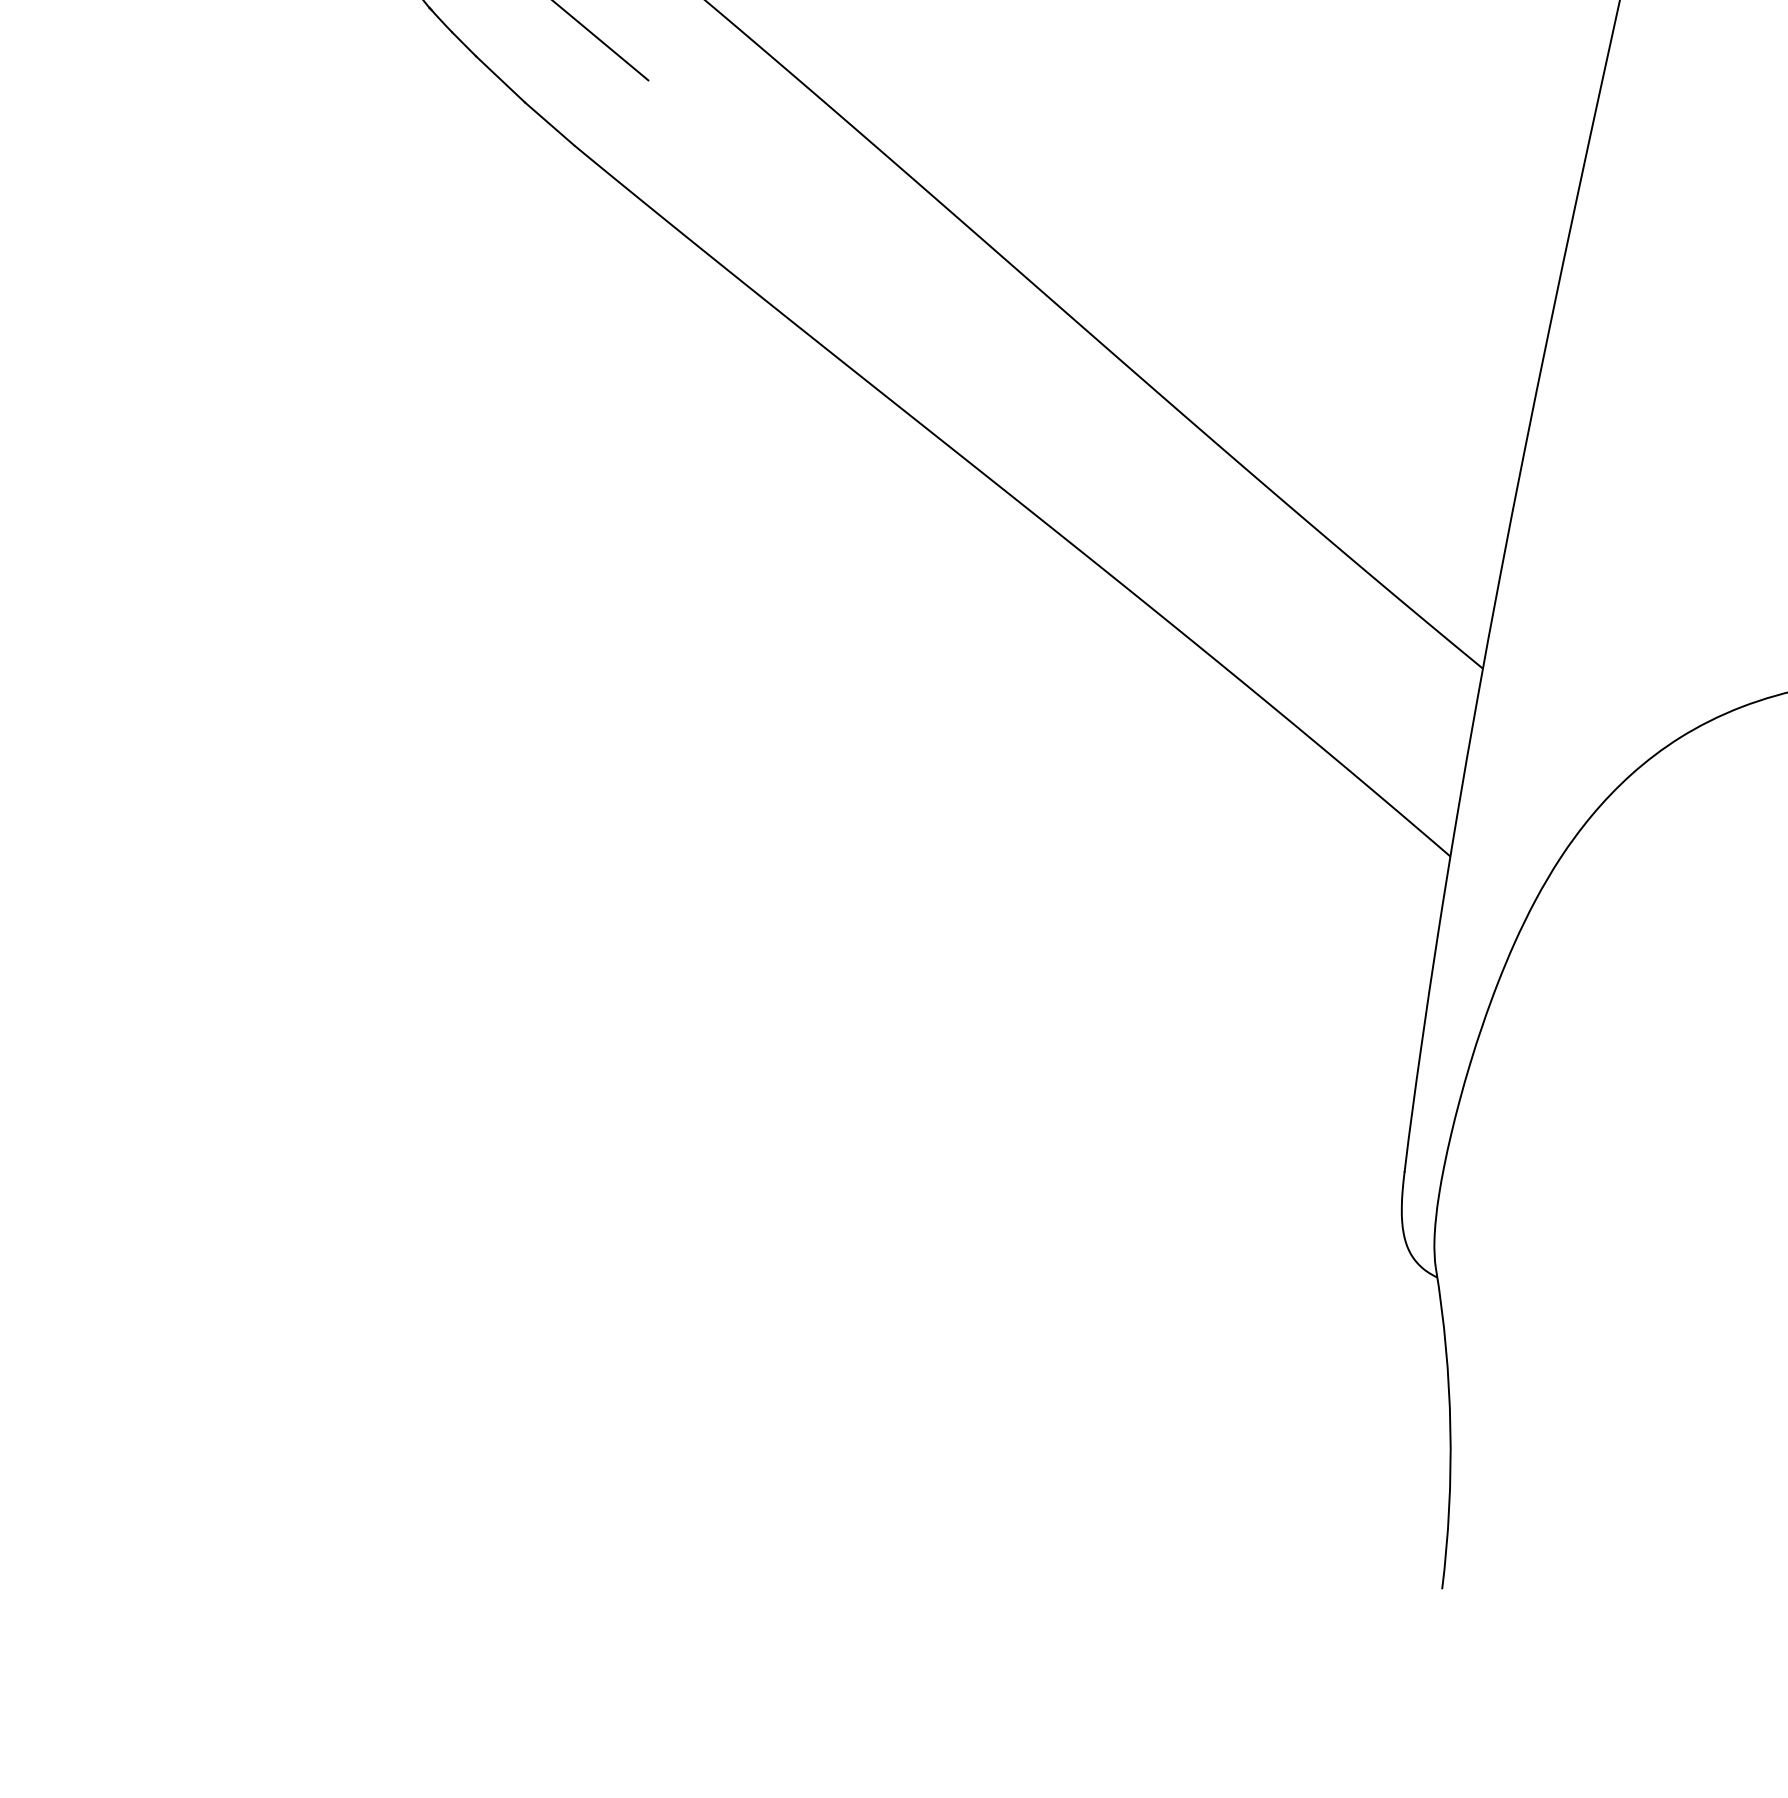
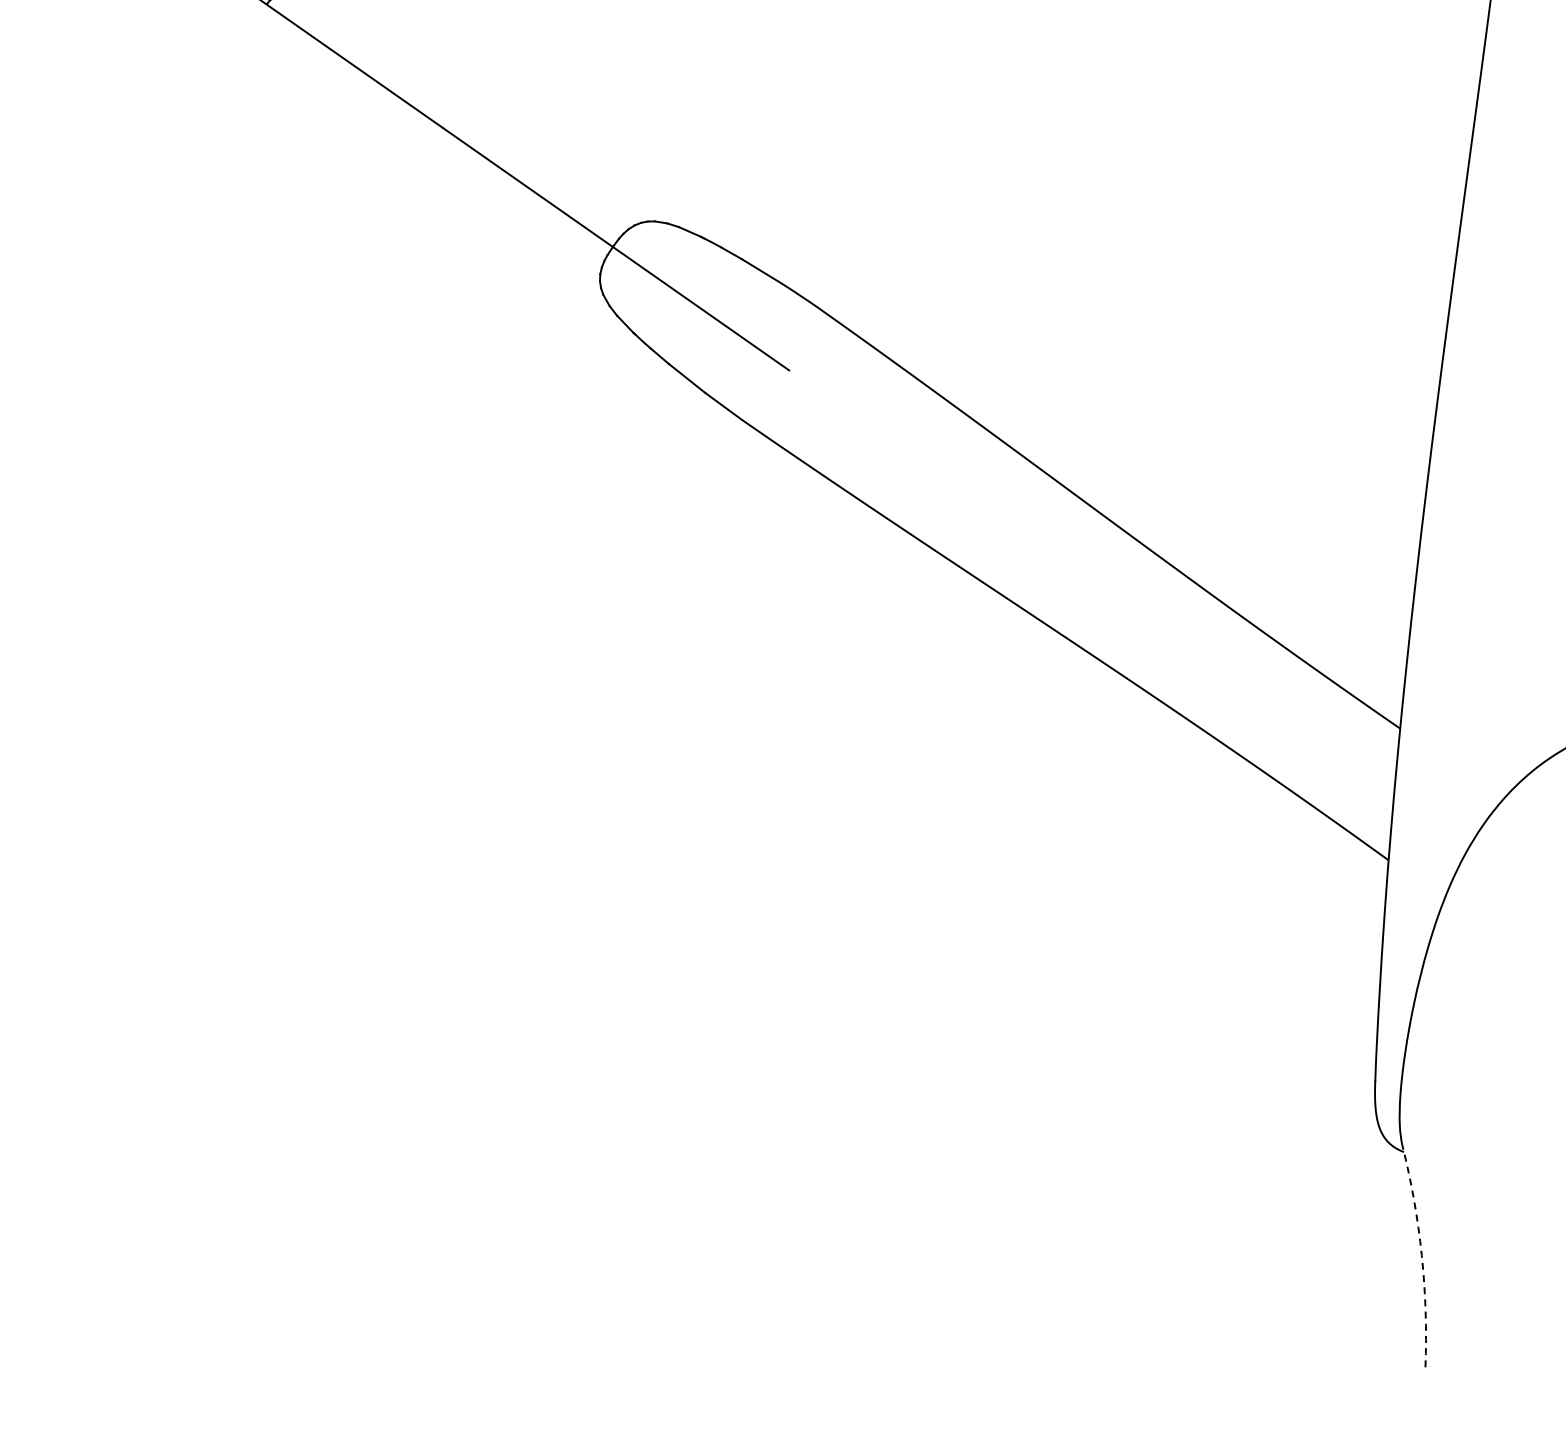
arc: (1449, 1428) -> (1421, 1255), solid -> dashed

